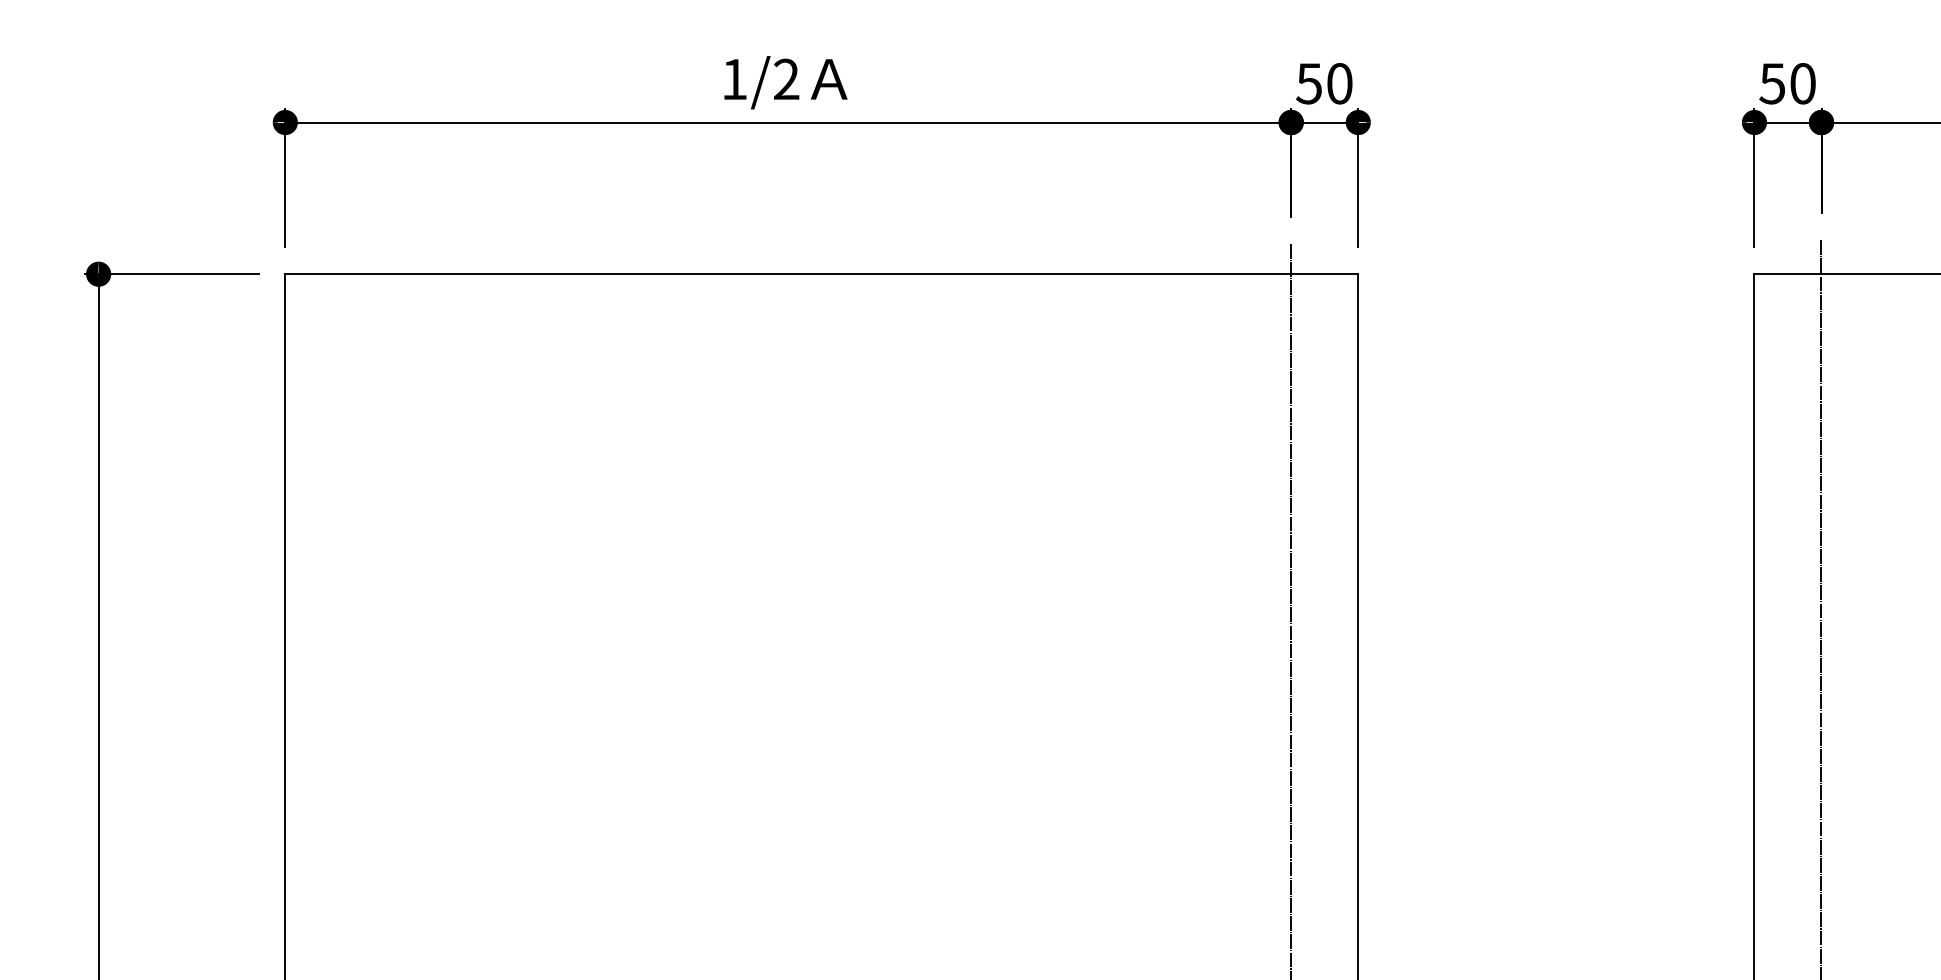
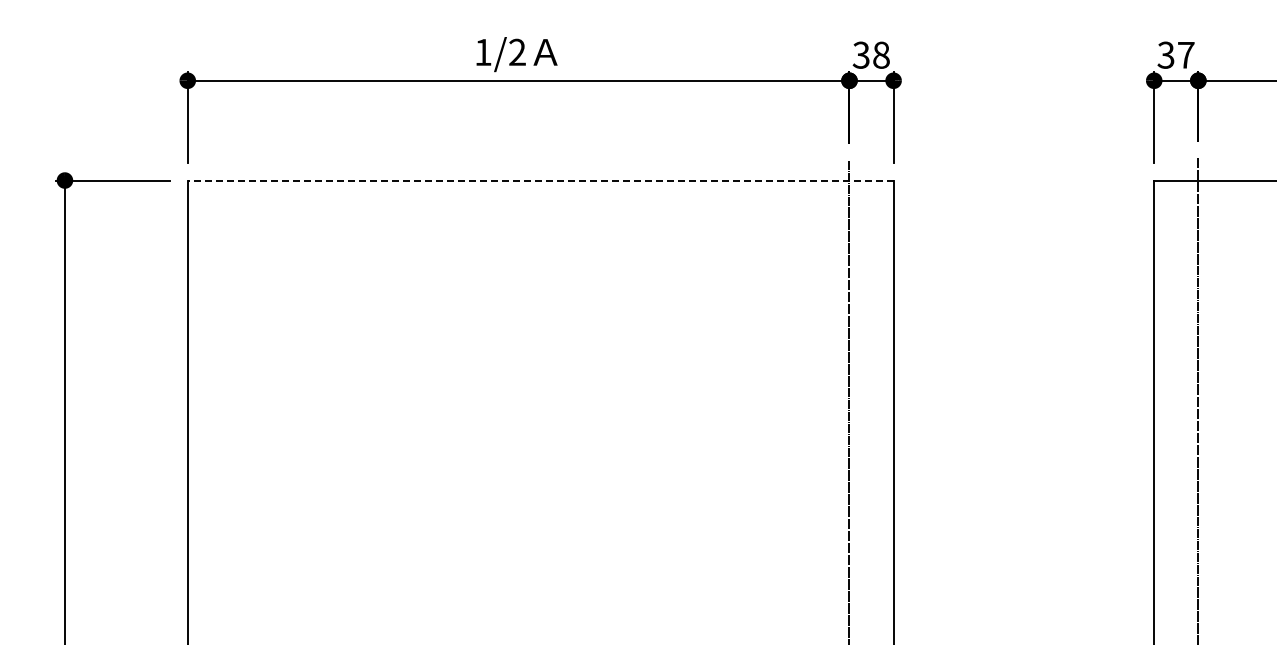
text: (1324, 82) -> (871, 54), 50 -> 38
text: (1788, 82) -> (1176, 54), 50 -> 37
line: (821, 274) -> (540, 180), solid -> dashed

